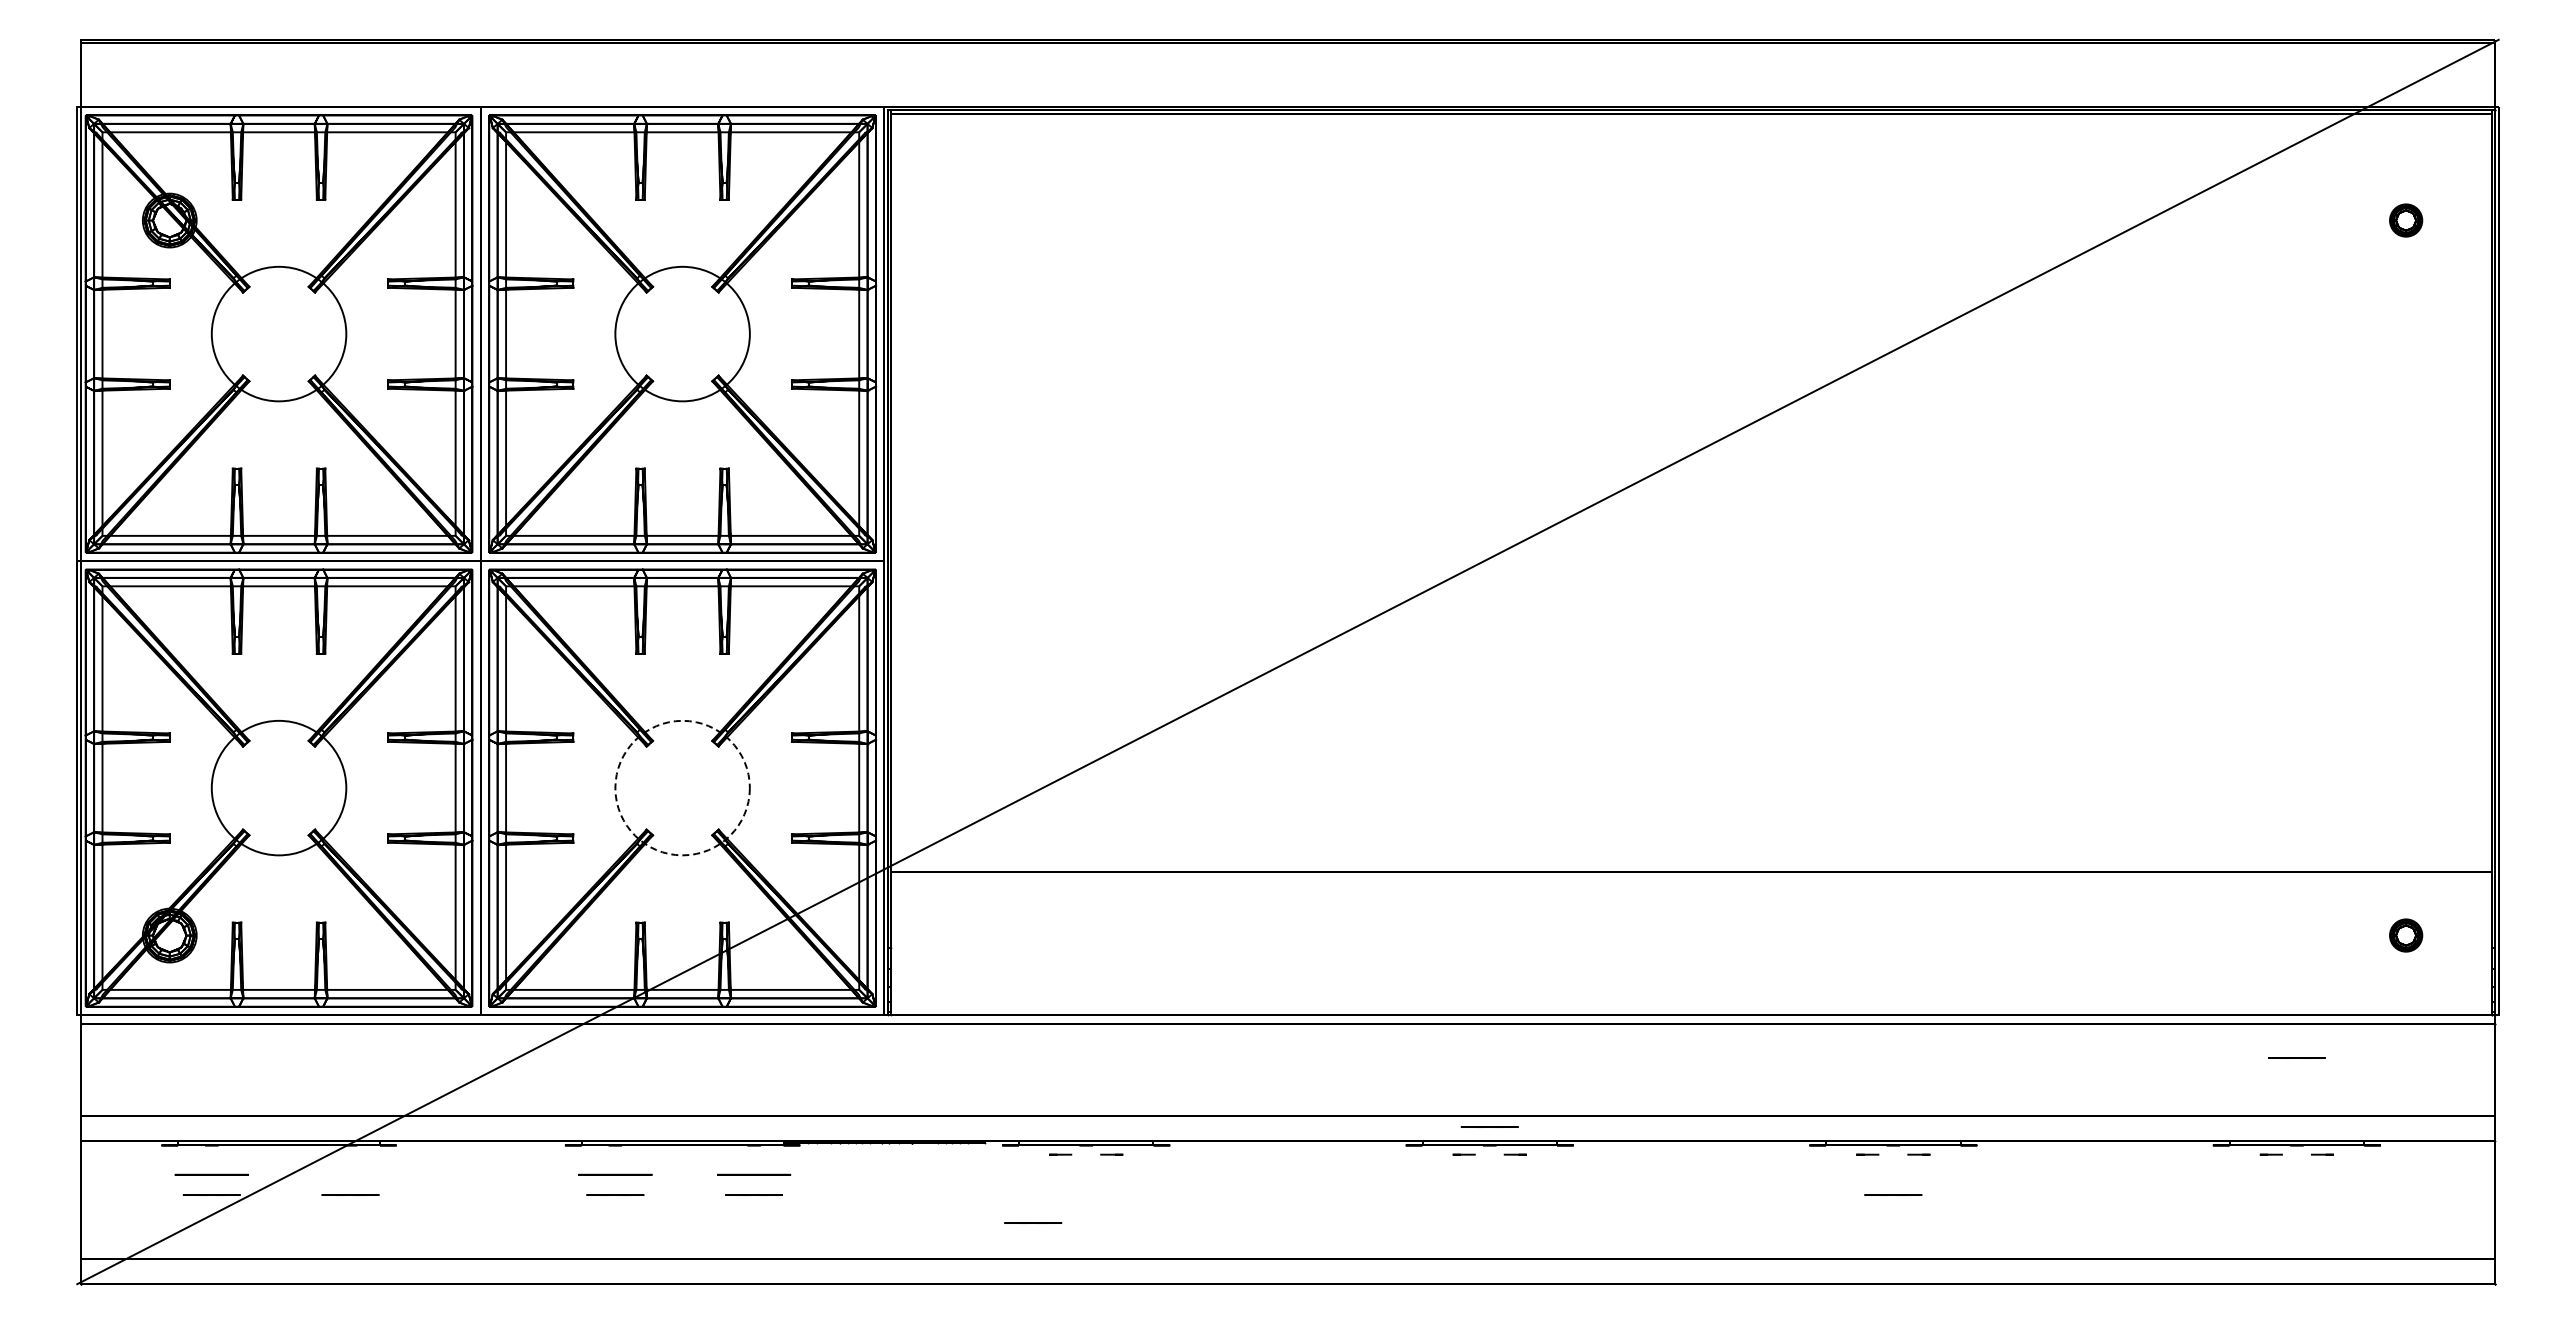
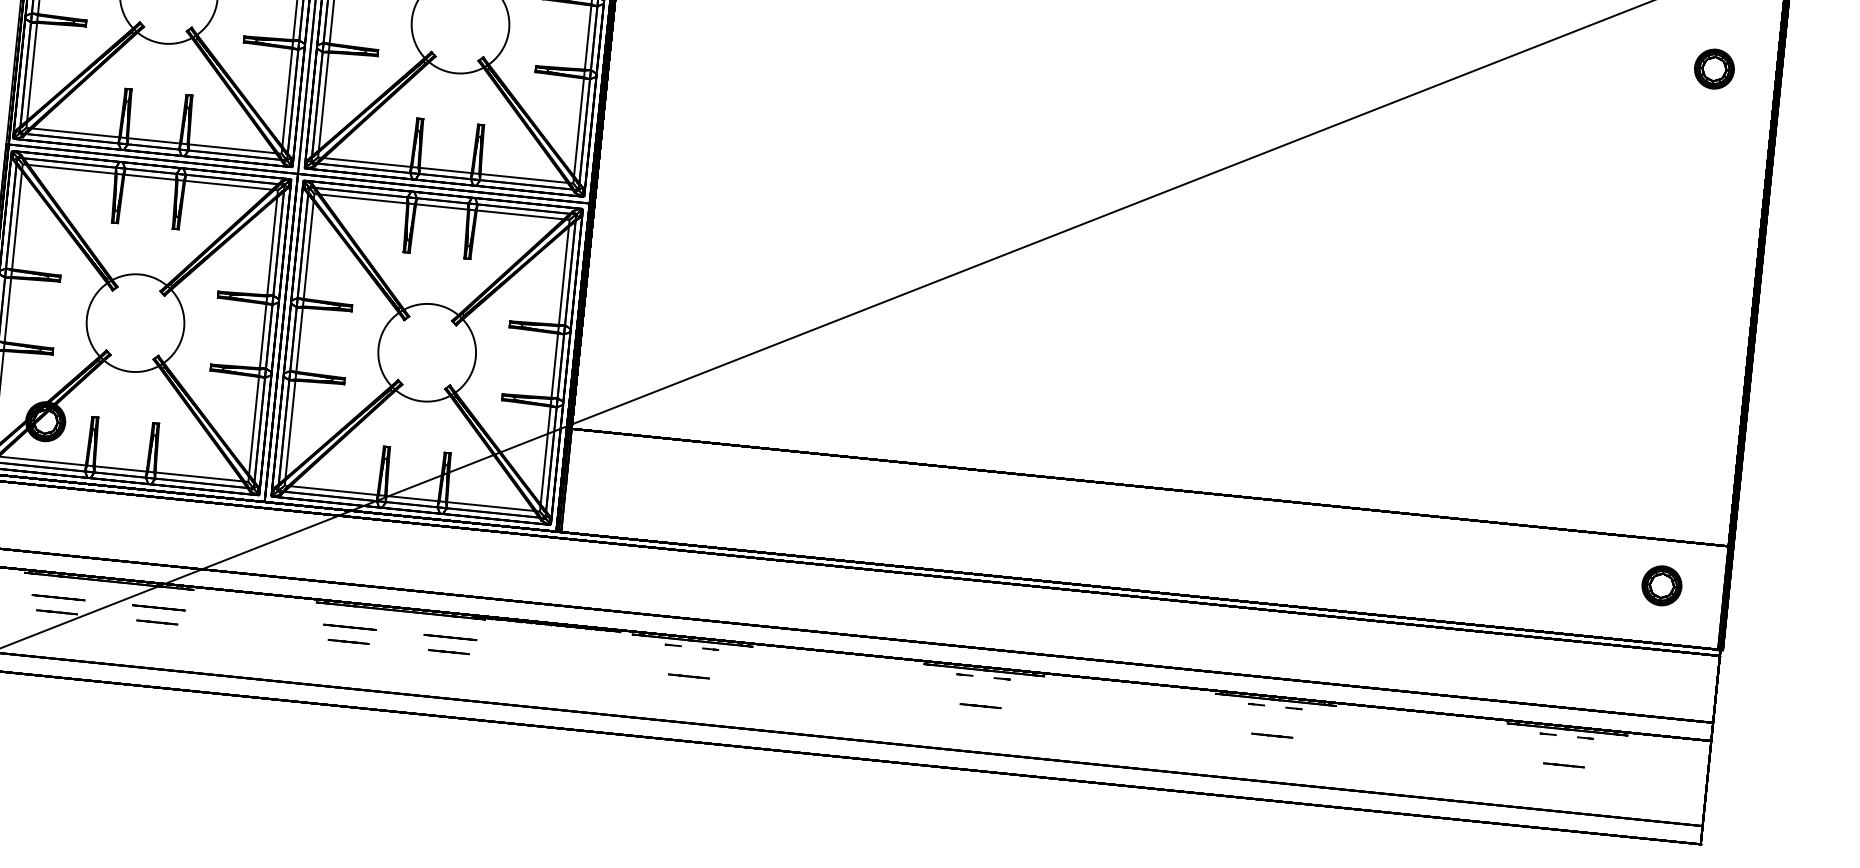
part: (2405, 220) -> (1713, 69), size x1.67
circle: (682, 787) -> (427, 352), dashed -> solid
part: (2405, 935) -> (1661, 585), size x1.67
line: (2296, 1057) -> (1563, 764), moved
line: (1489, 1126) -> (980, 705), moved
circle: (350, 1174) -> (158, 607), added
line: (1033, 1222) -> (689, 676), moved

